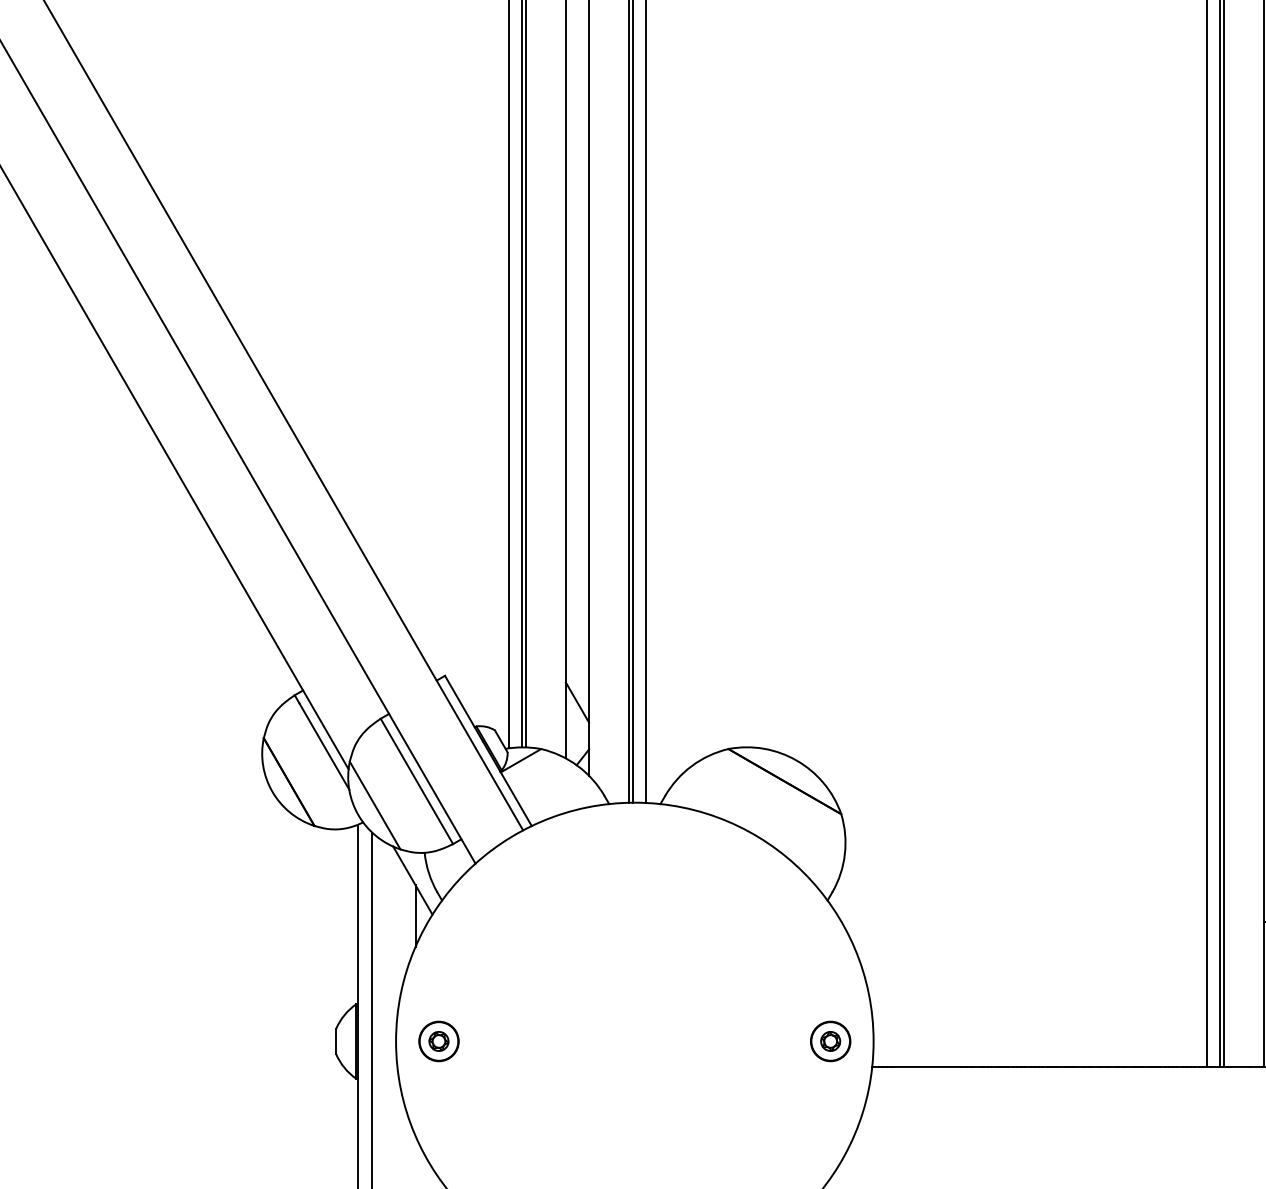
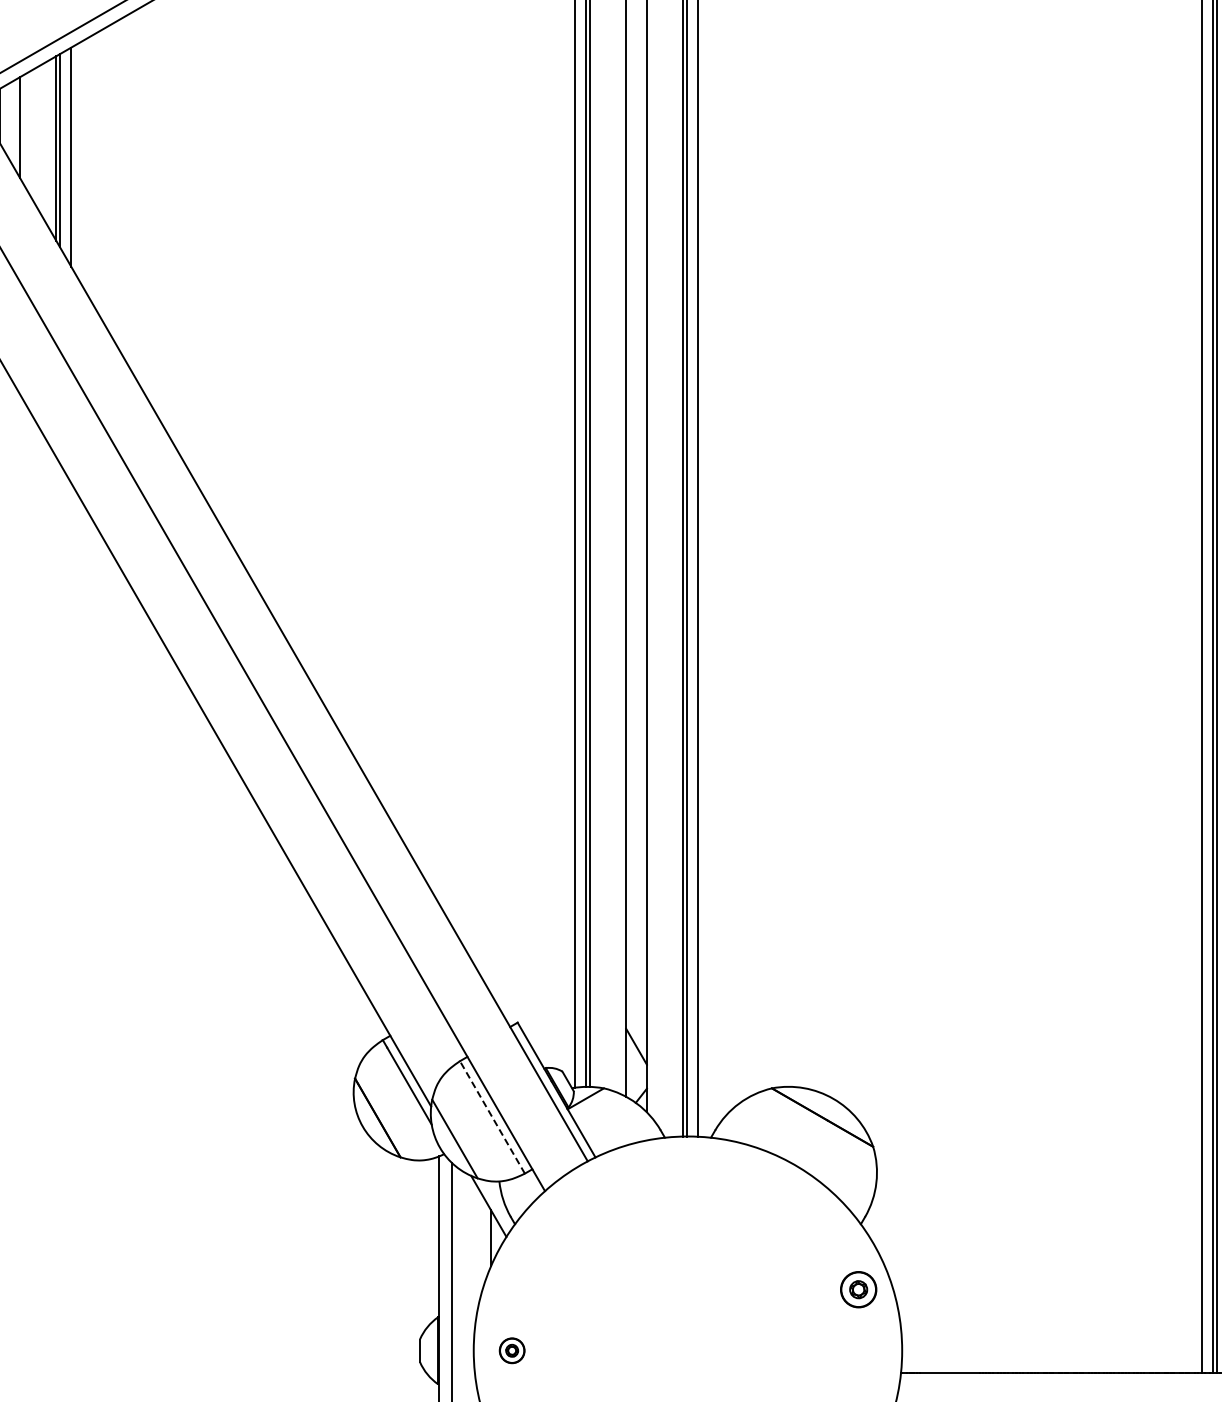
line: (416, 781) -> (492, 1117), solid -> dashed
part: (438, 1041) -> (511, 1350), size x0.7
part: (830, 1041) -> (858, 1289), moved

